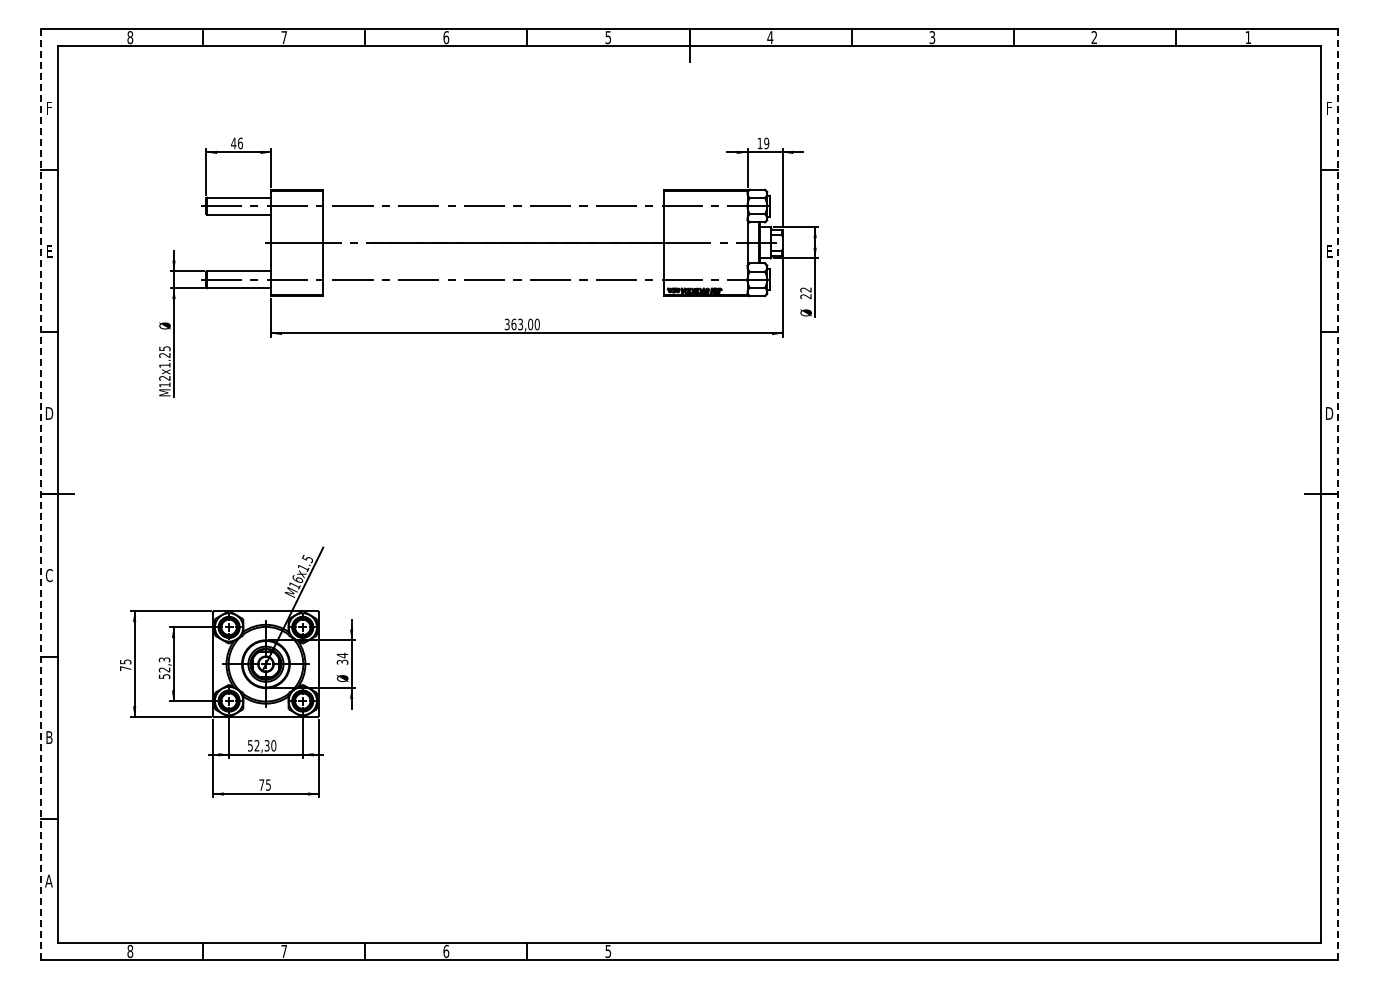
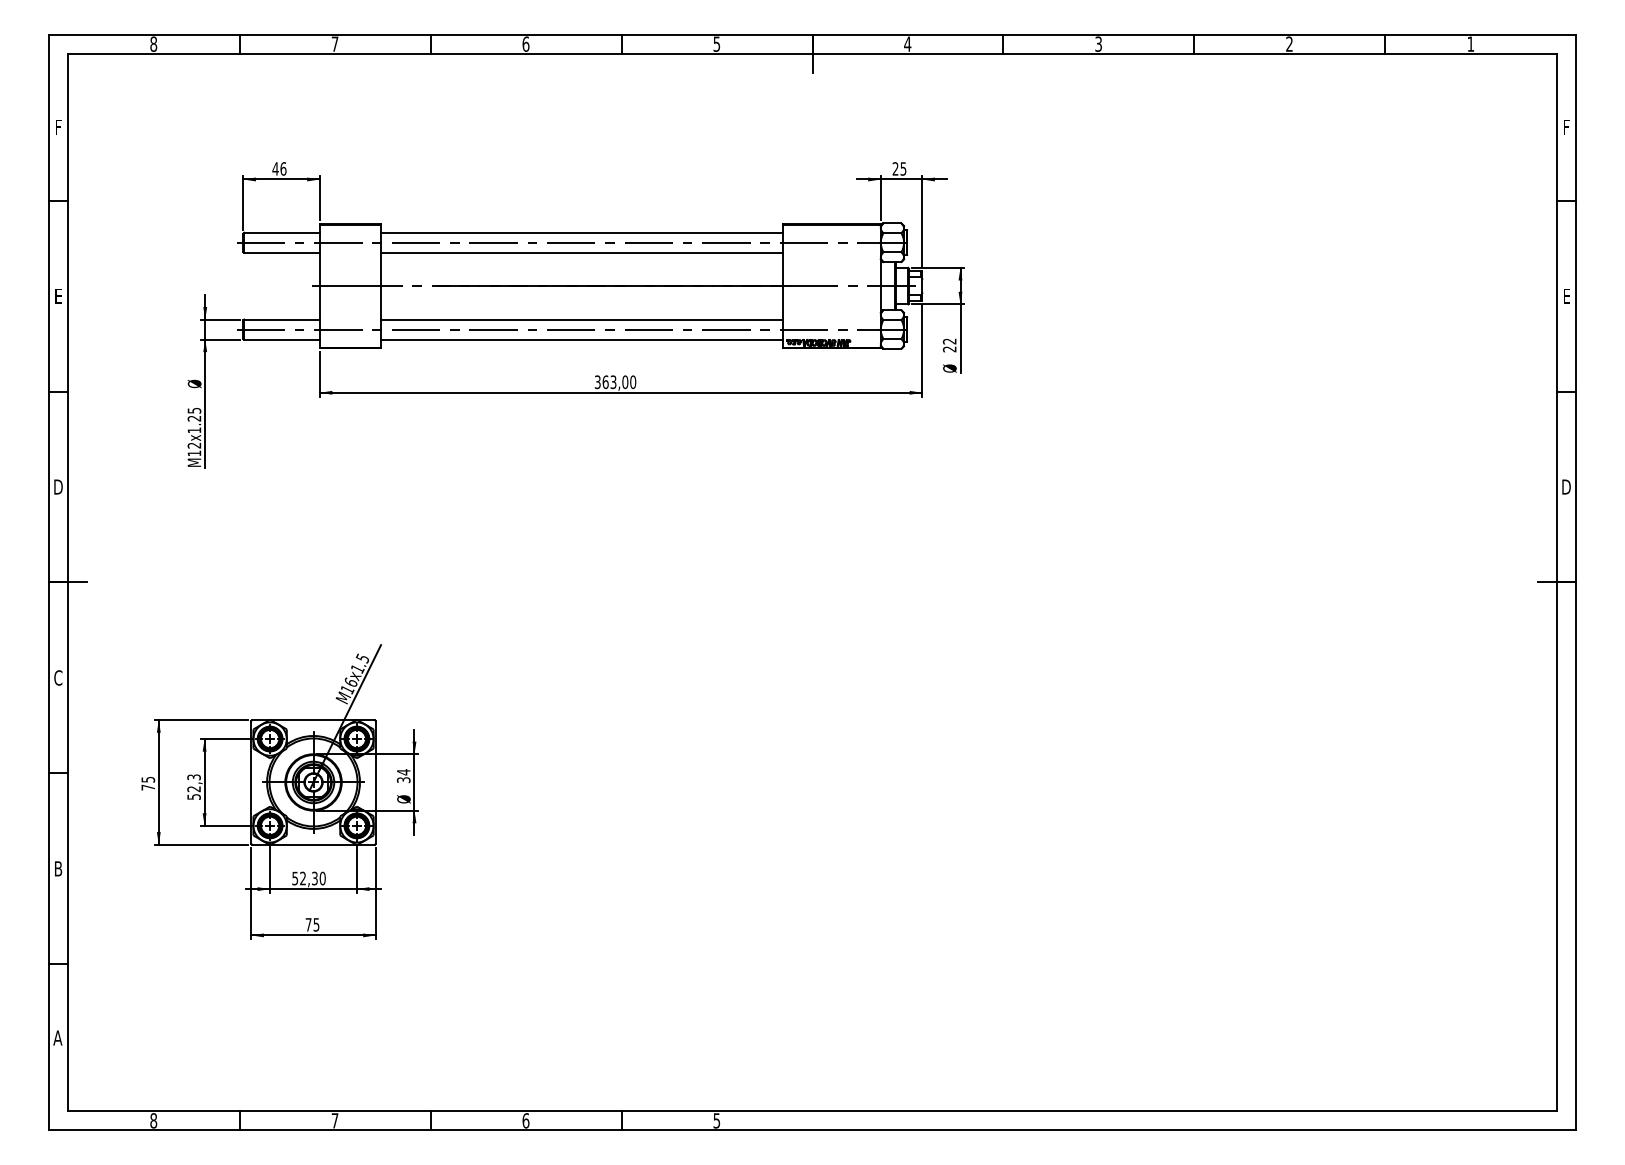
text: (763, 142) -> (899, 167), 19 -> 25
line: (493, 197) -> (581, 232), added
line: (493, 214) -> (581, 252), added
line: (493, 271) -> (581, 319), added
line: (493, 288) -> (581, 339), added
line: (41, 494) -> (49, 582), dashed -> solid
line: (1337, 494) -> (1575, 582), dashed -> solid

